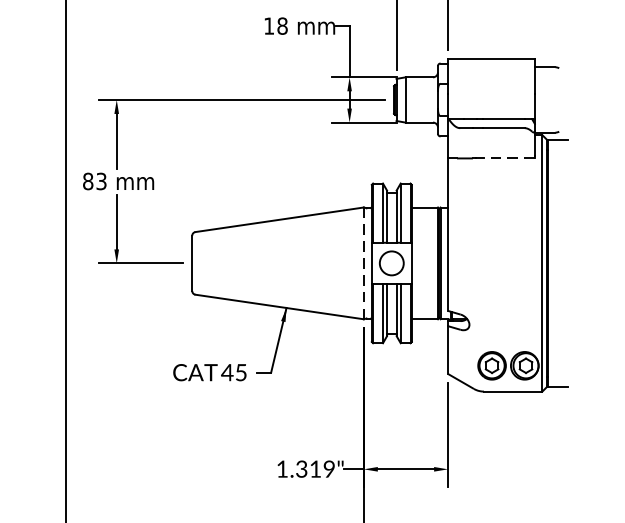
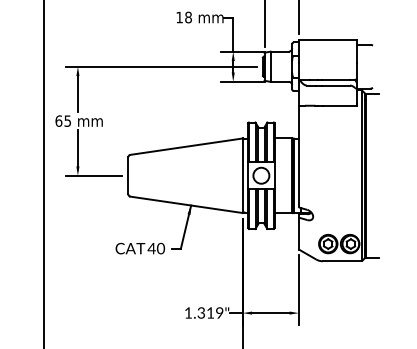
line: (508, 158) -> (339, 105), dashed -> solid
text: (93, 180) -> (62, 120), 83 -> 65
line: (363, 262) -> (242, 175), dashed -> solid
text: (242, 372) -> (161, 248), 45 -> 40

